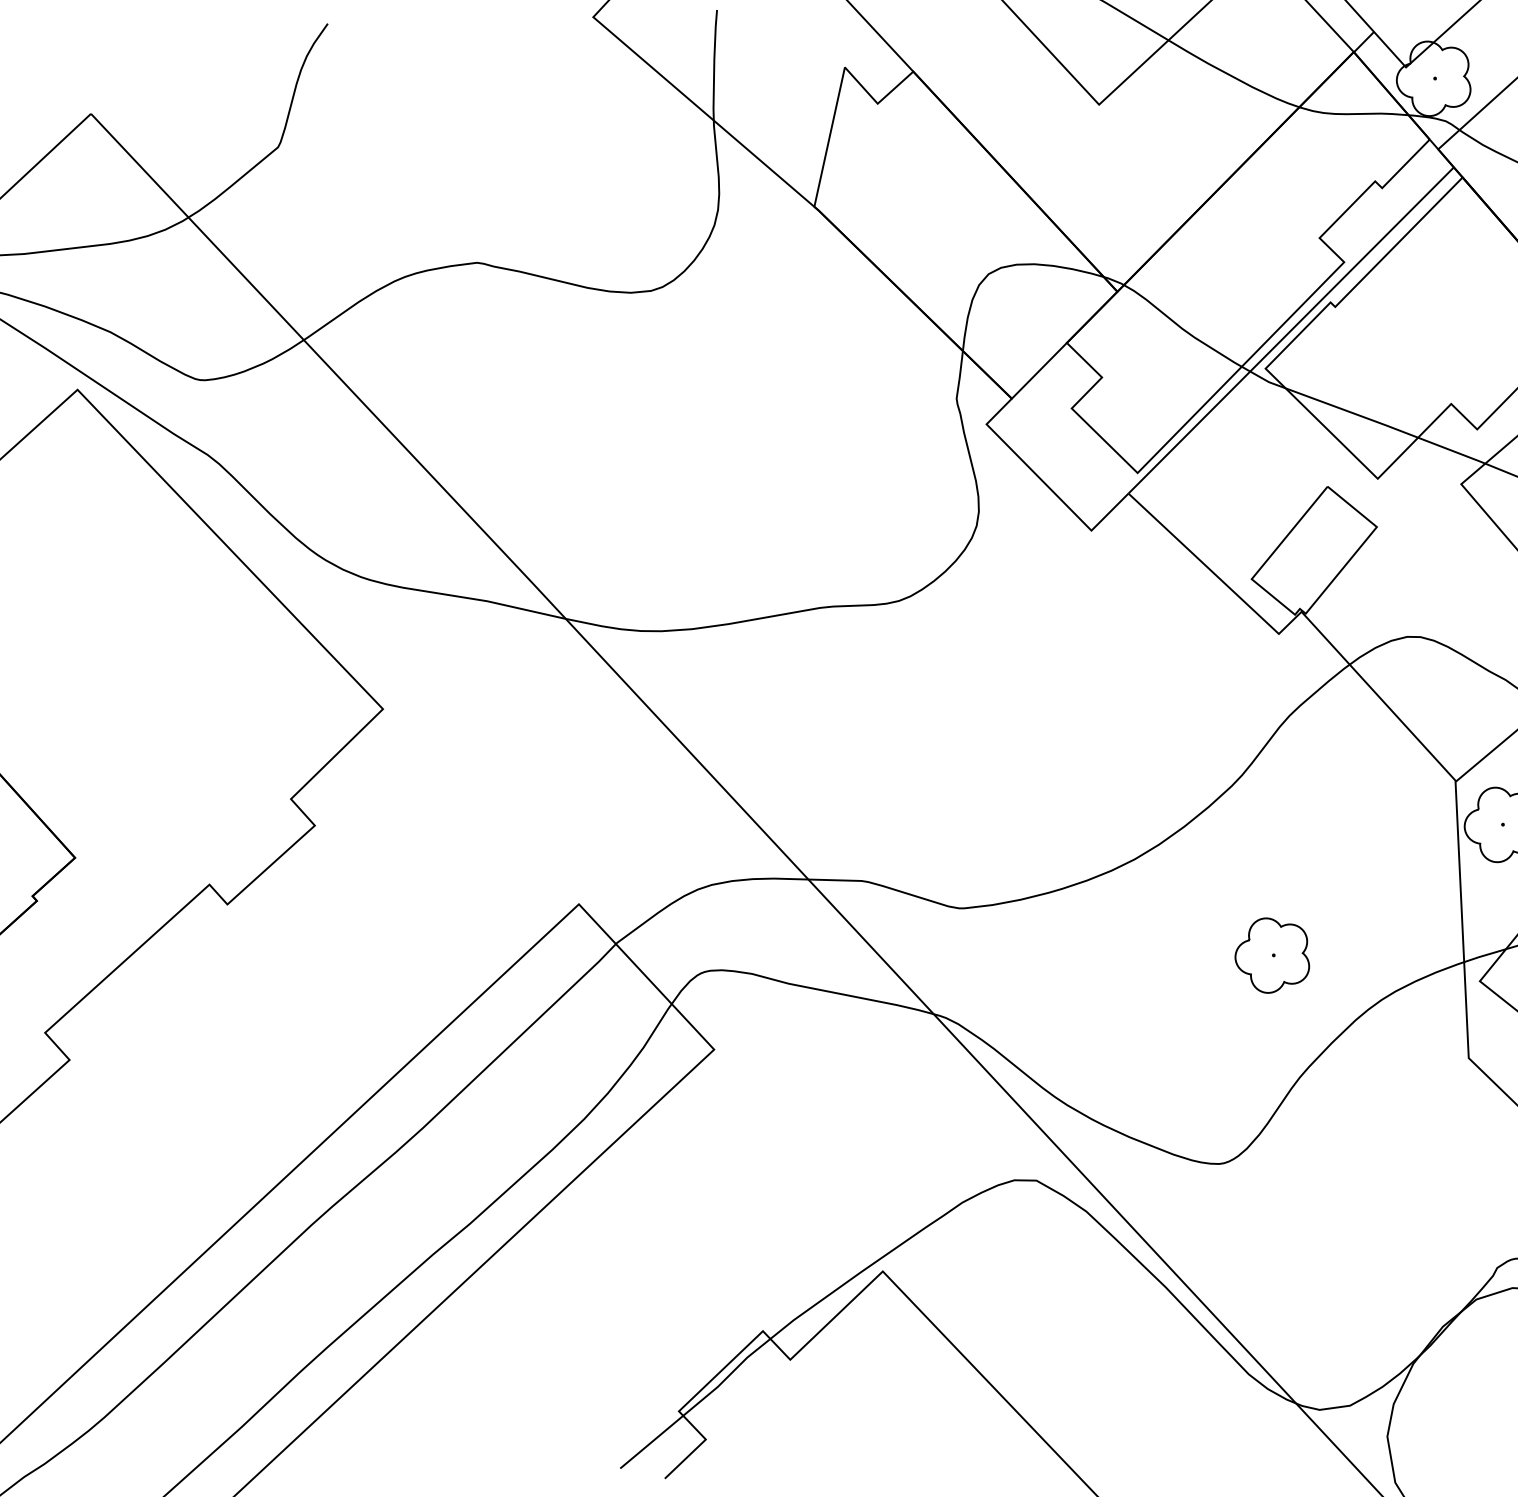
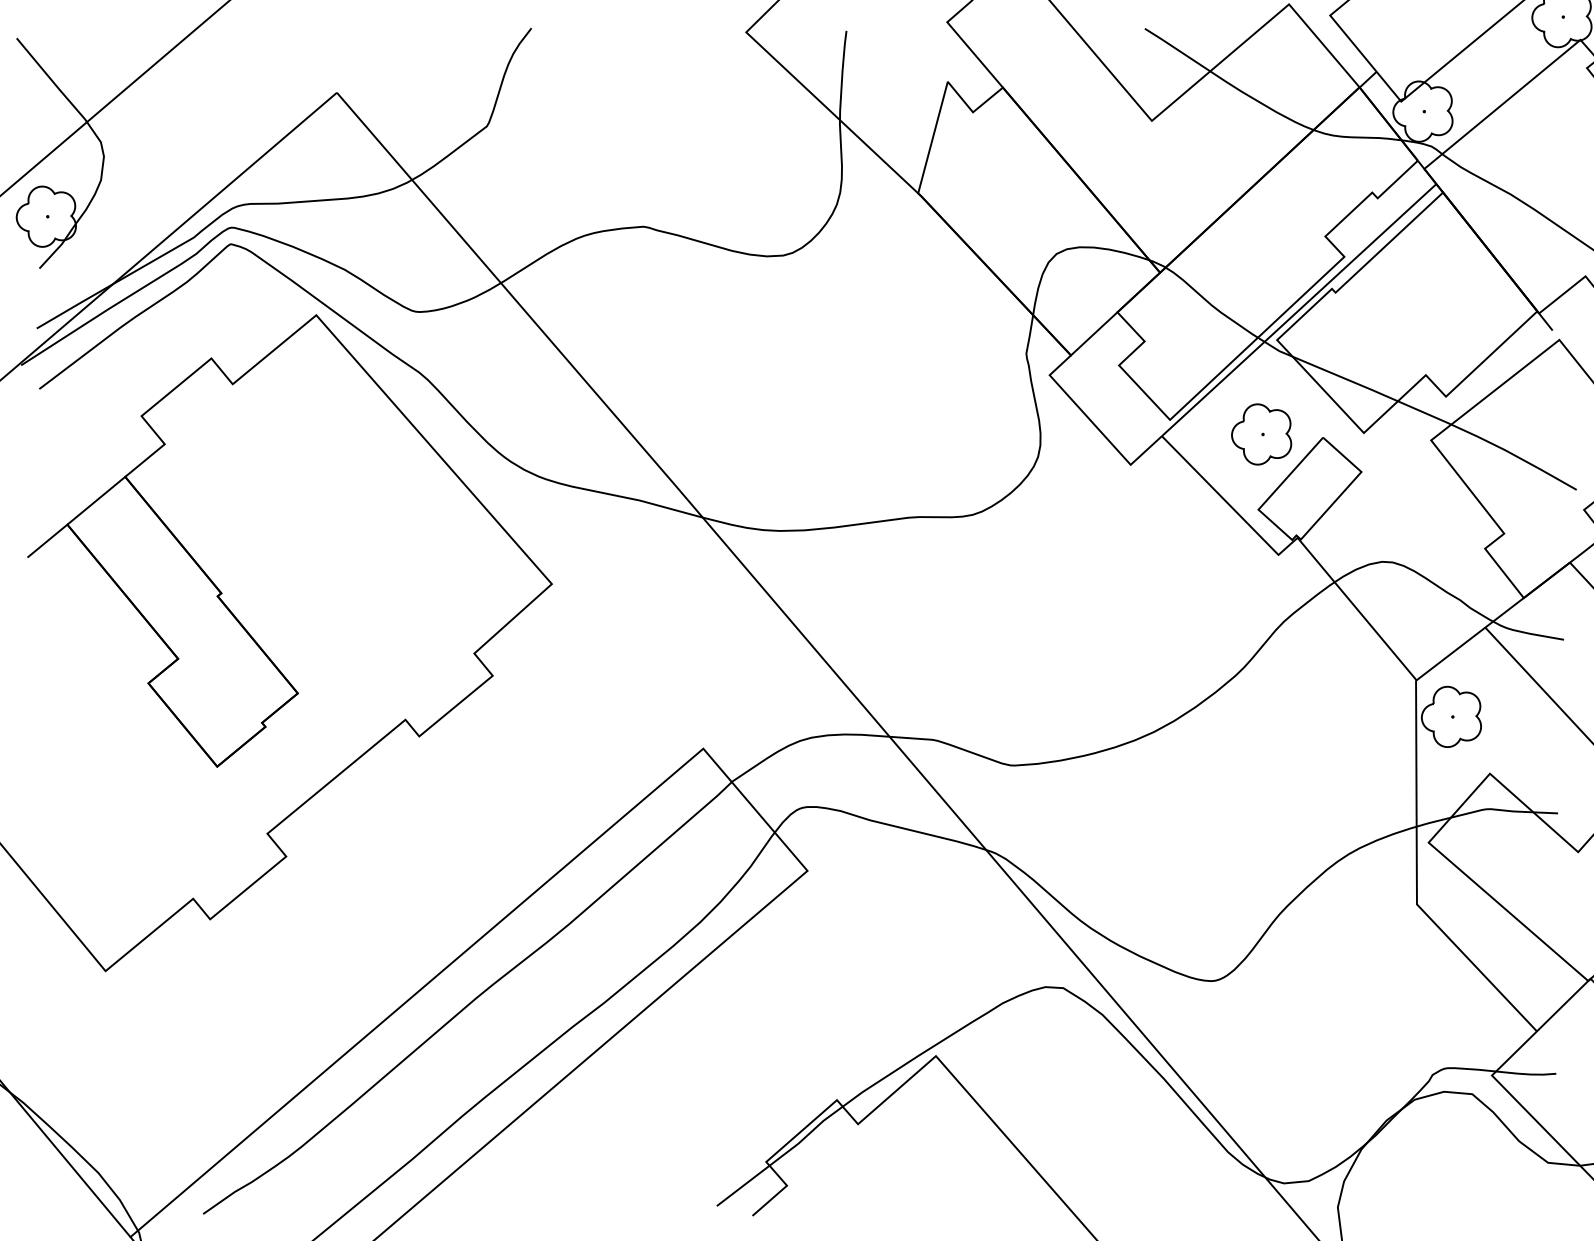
part: (1271, 955) -> (1261, 434), moved

